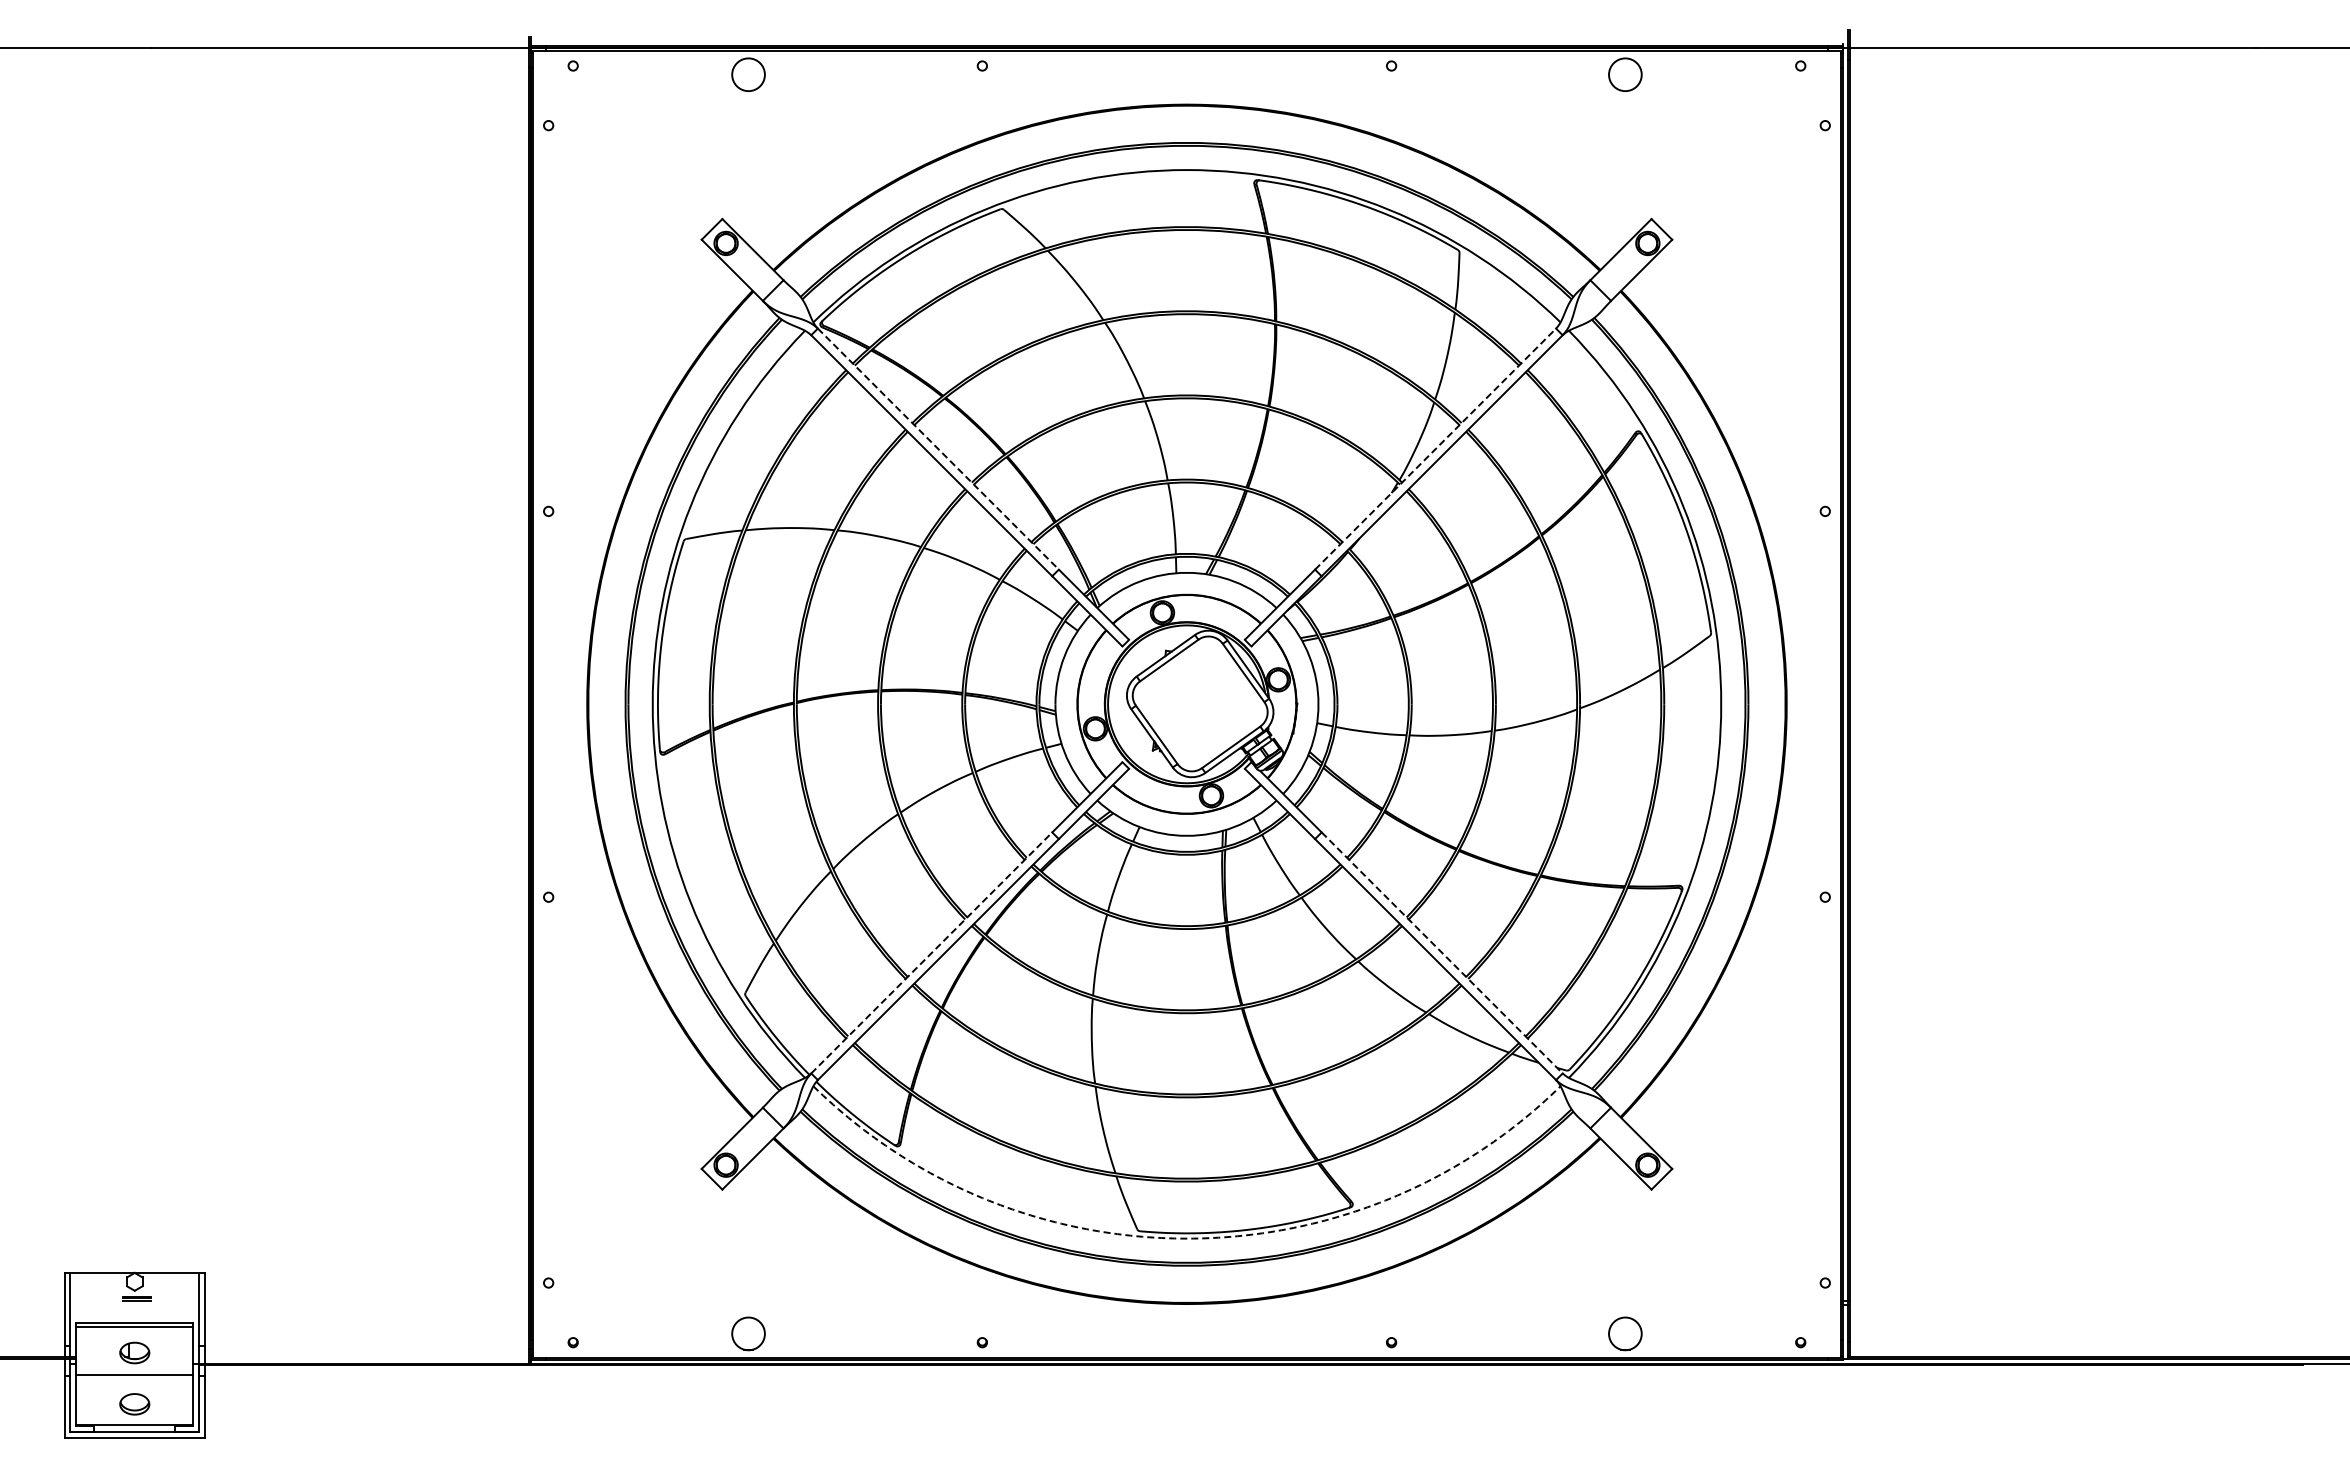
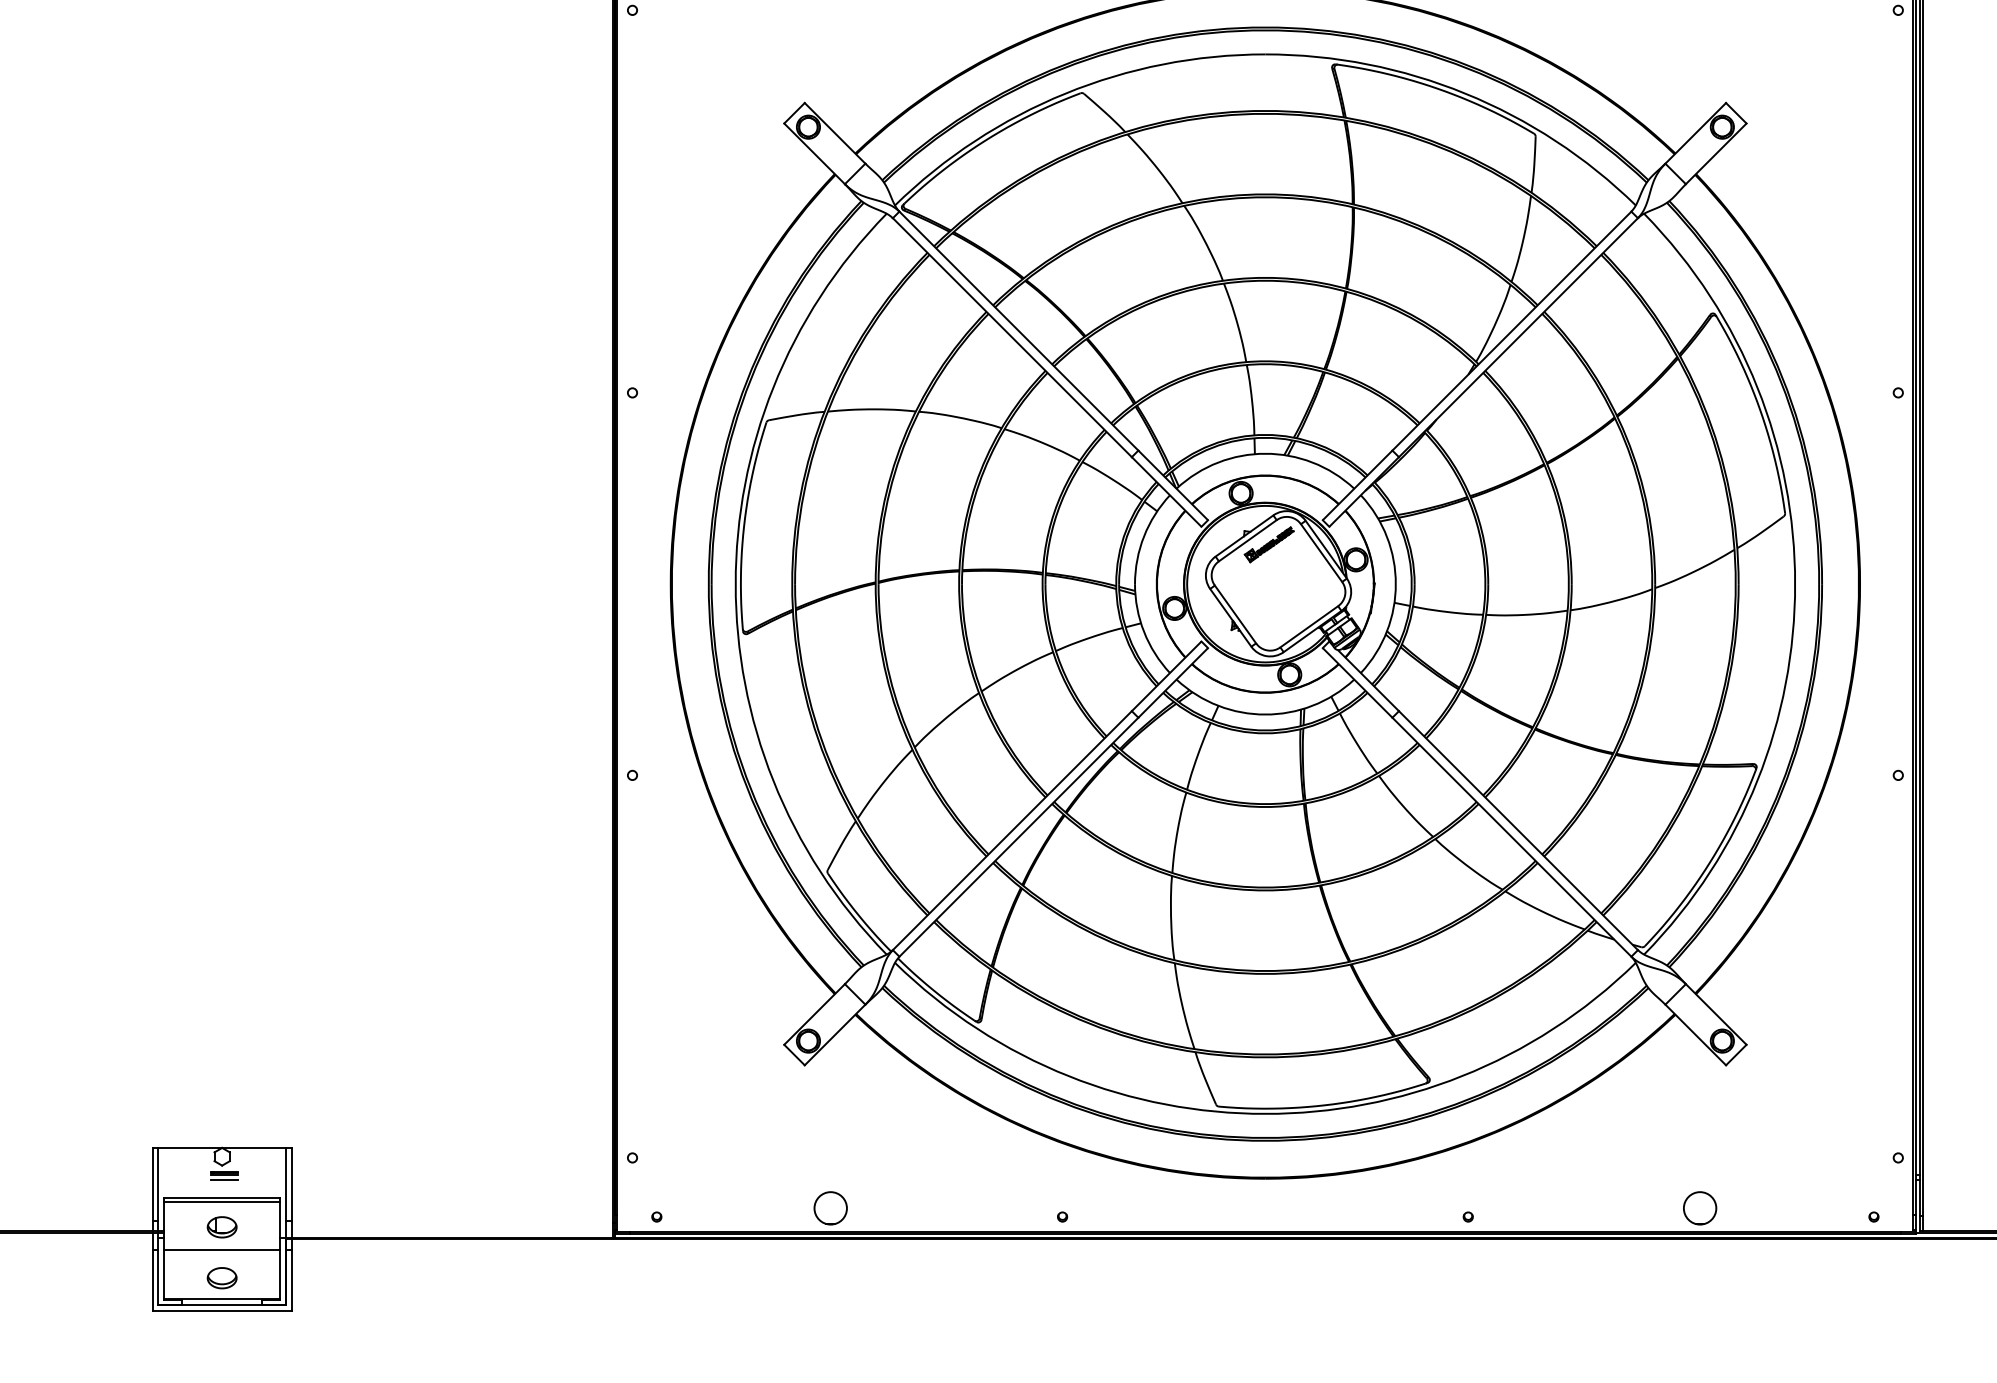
line: (1435, 448) -> (1511, 330), dashed -> solid
line: (938, 449) -> (1019, 331), dashed -> solid
part: (1190, 664) -> (1268, 544), added
line: (932, 952) -> (1013, 830), dashed -> solid
line: (1442, 953) -> (1518, 831), dashed -> solid
arc: (1186, 1238) -> (1264, 1113), dashed -> solid
line: (137, 1305) -> (224, 1180), added

